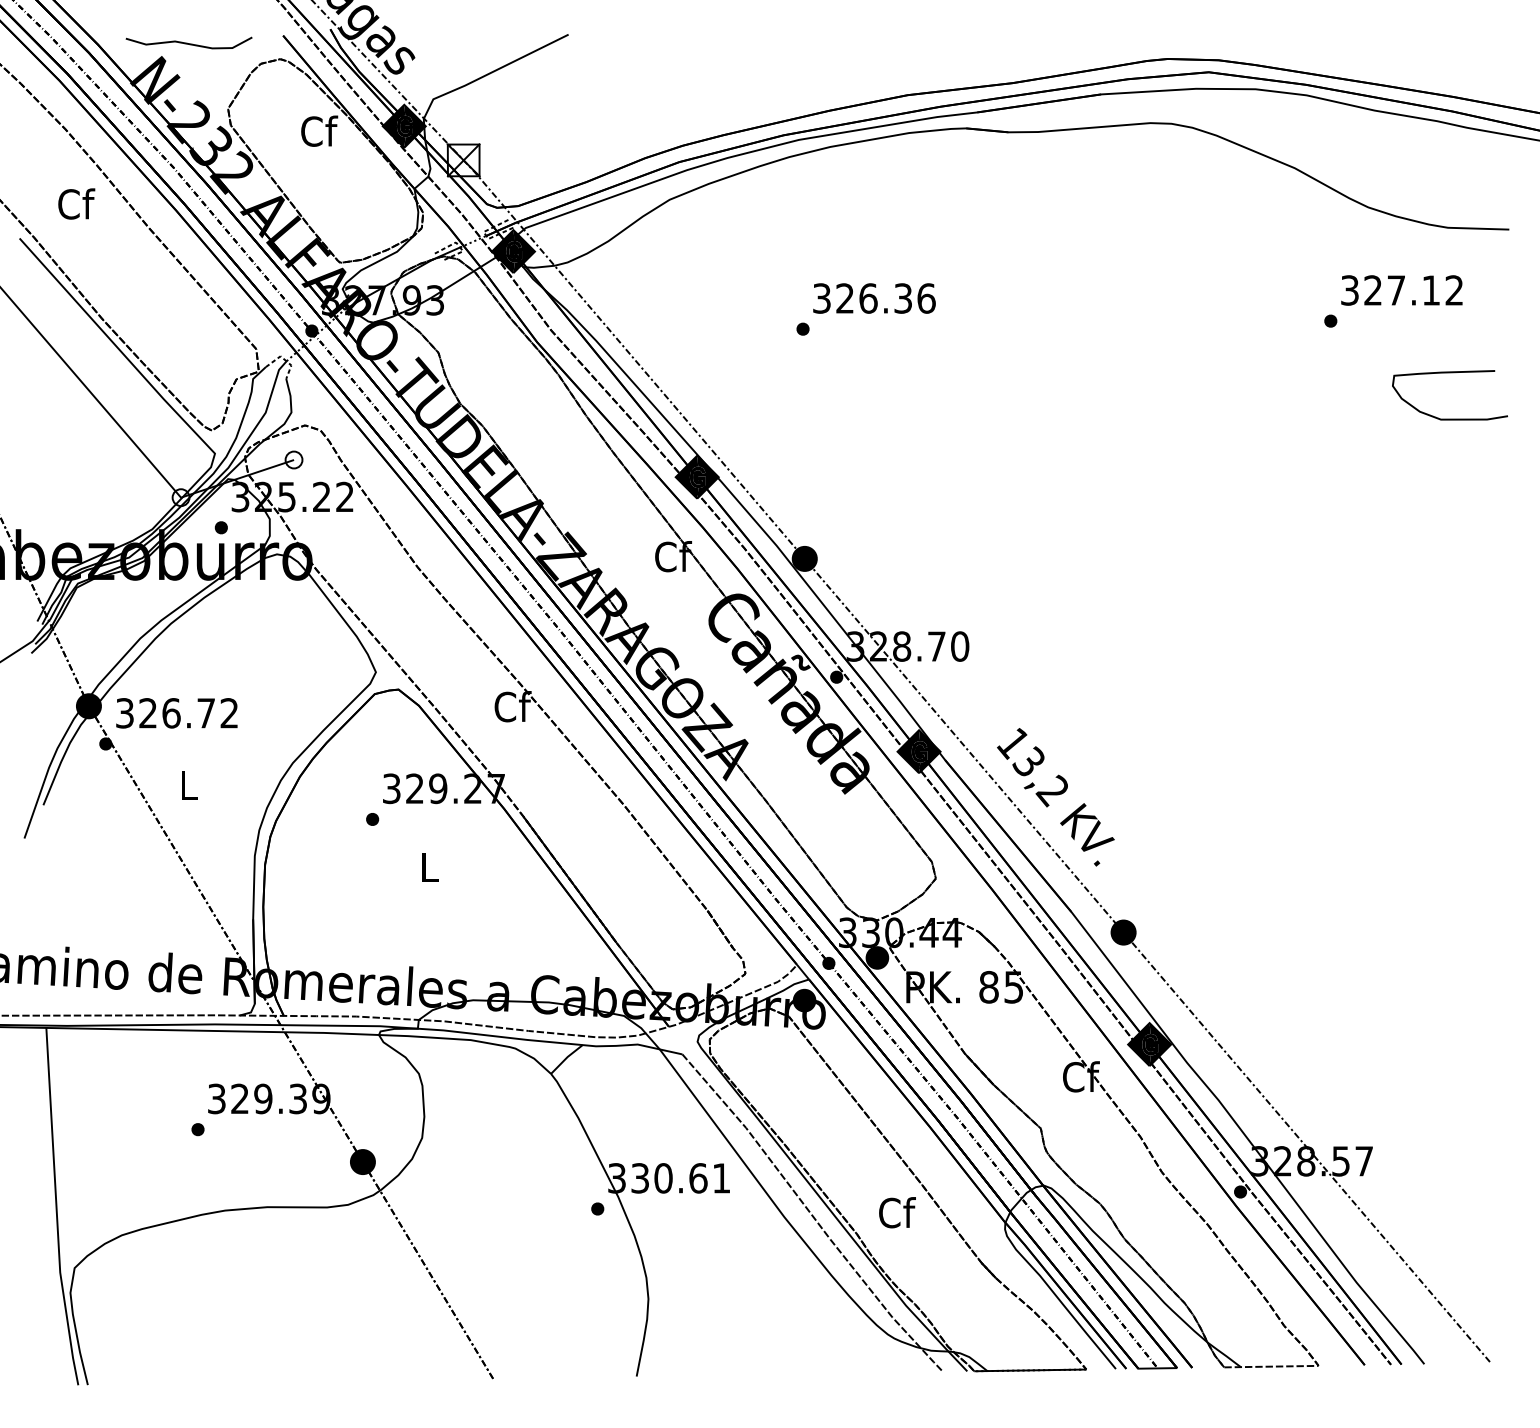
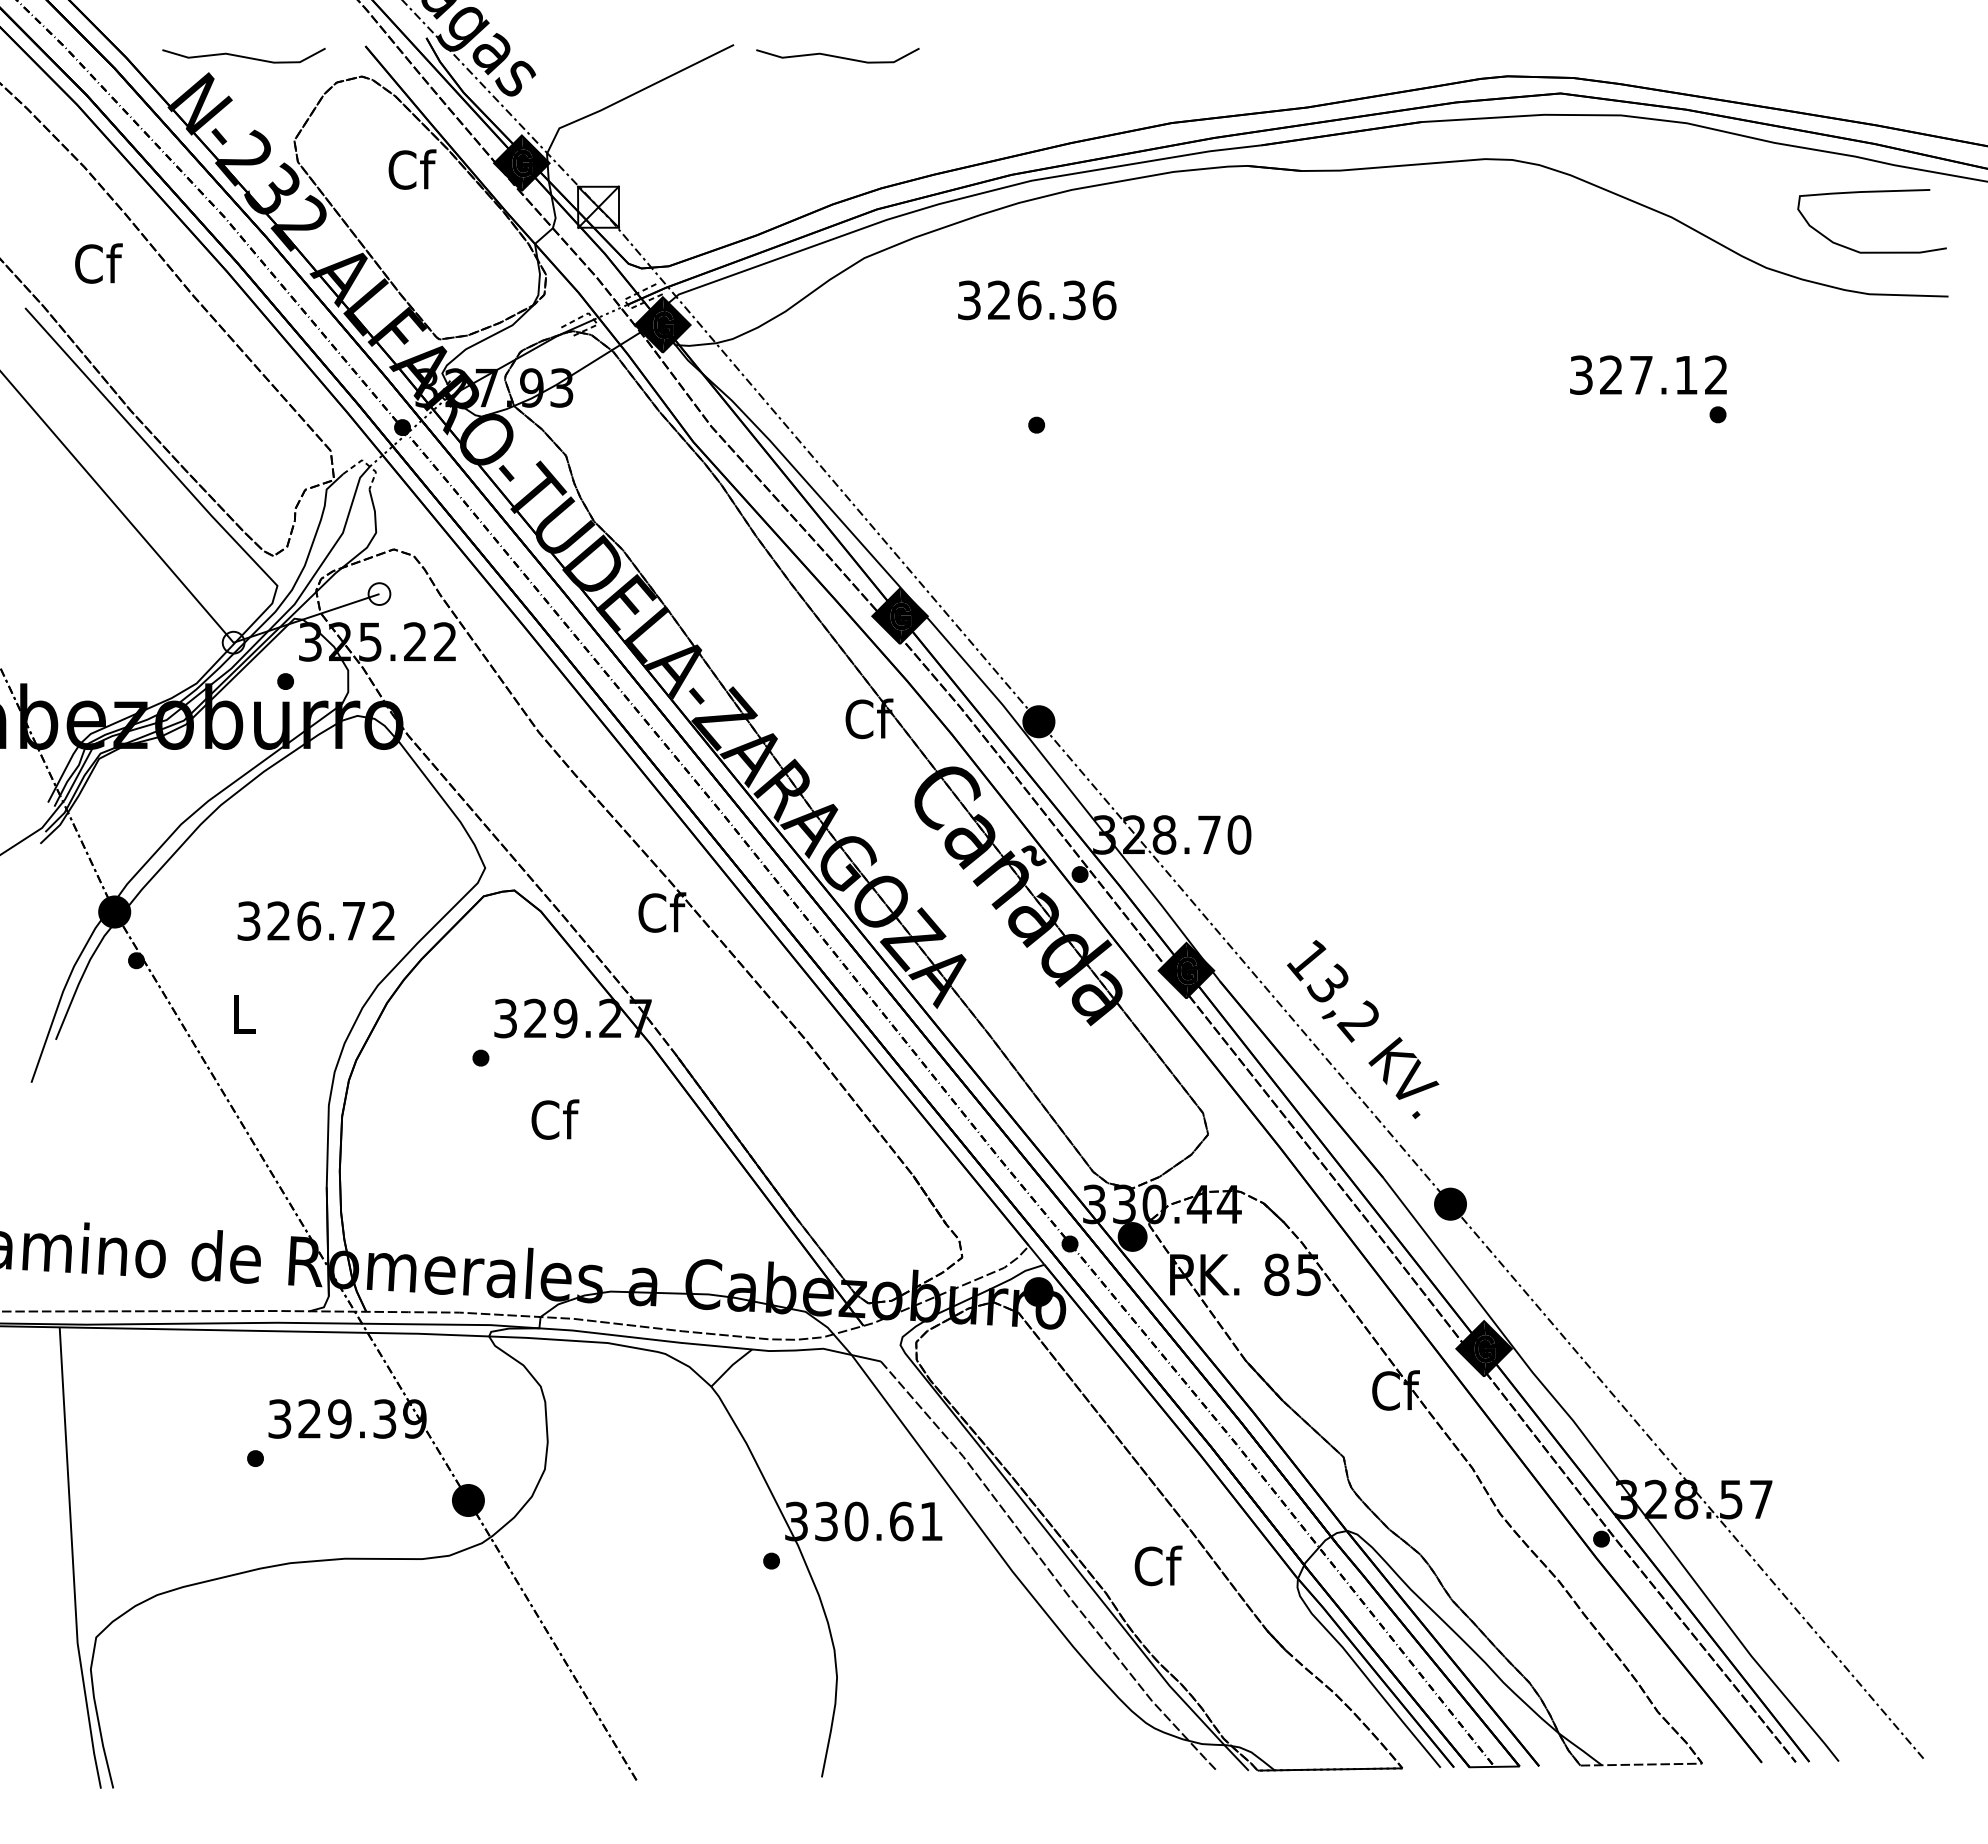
curve: (647, 42) -> (835, 55), added
text: (1401, 290) -> (1647, 375), moved
text: (874, 298) -> (1037, 300), moved
curve: (1449, 373) -> (1871, 193), moved
text: (176, 713) -> (315, 921), moved
text: (429, 866) -> (554, 1118), L -> Cf

